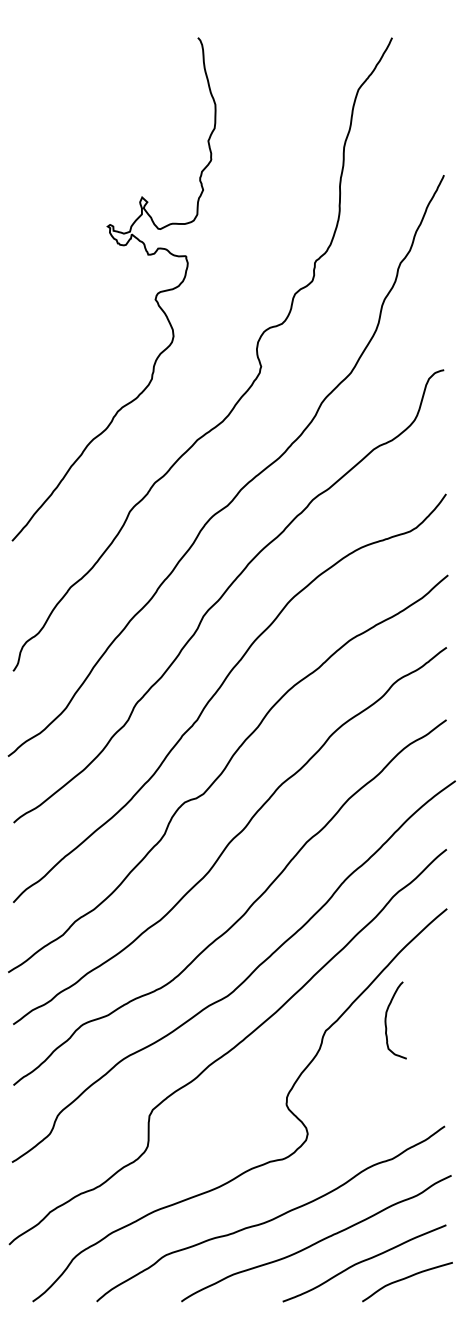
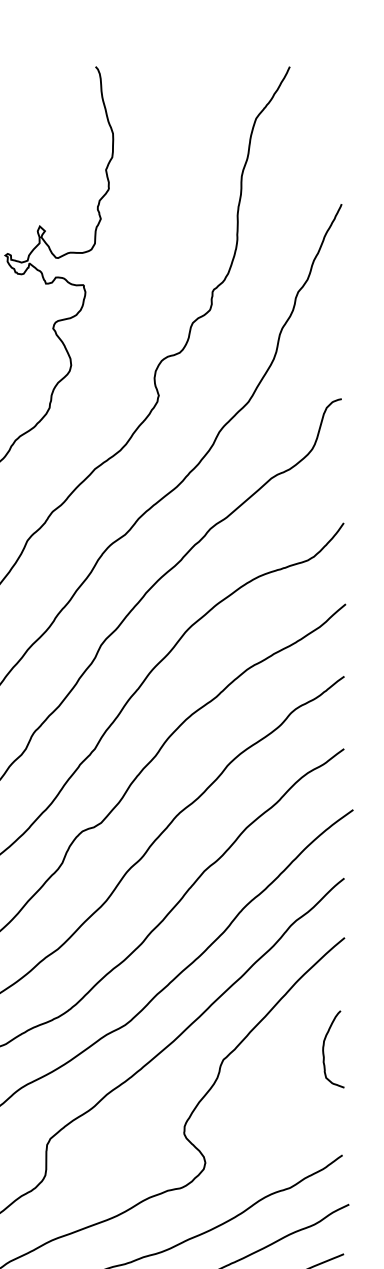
curve: (386, 1020) -> (324, 1049), moved

